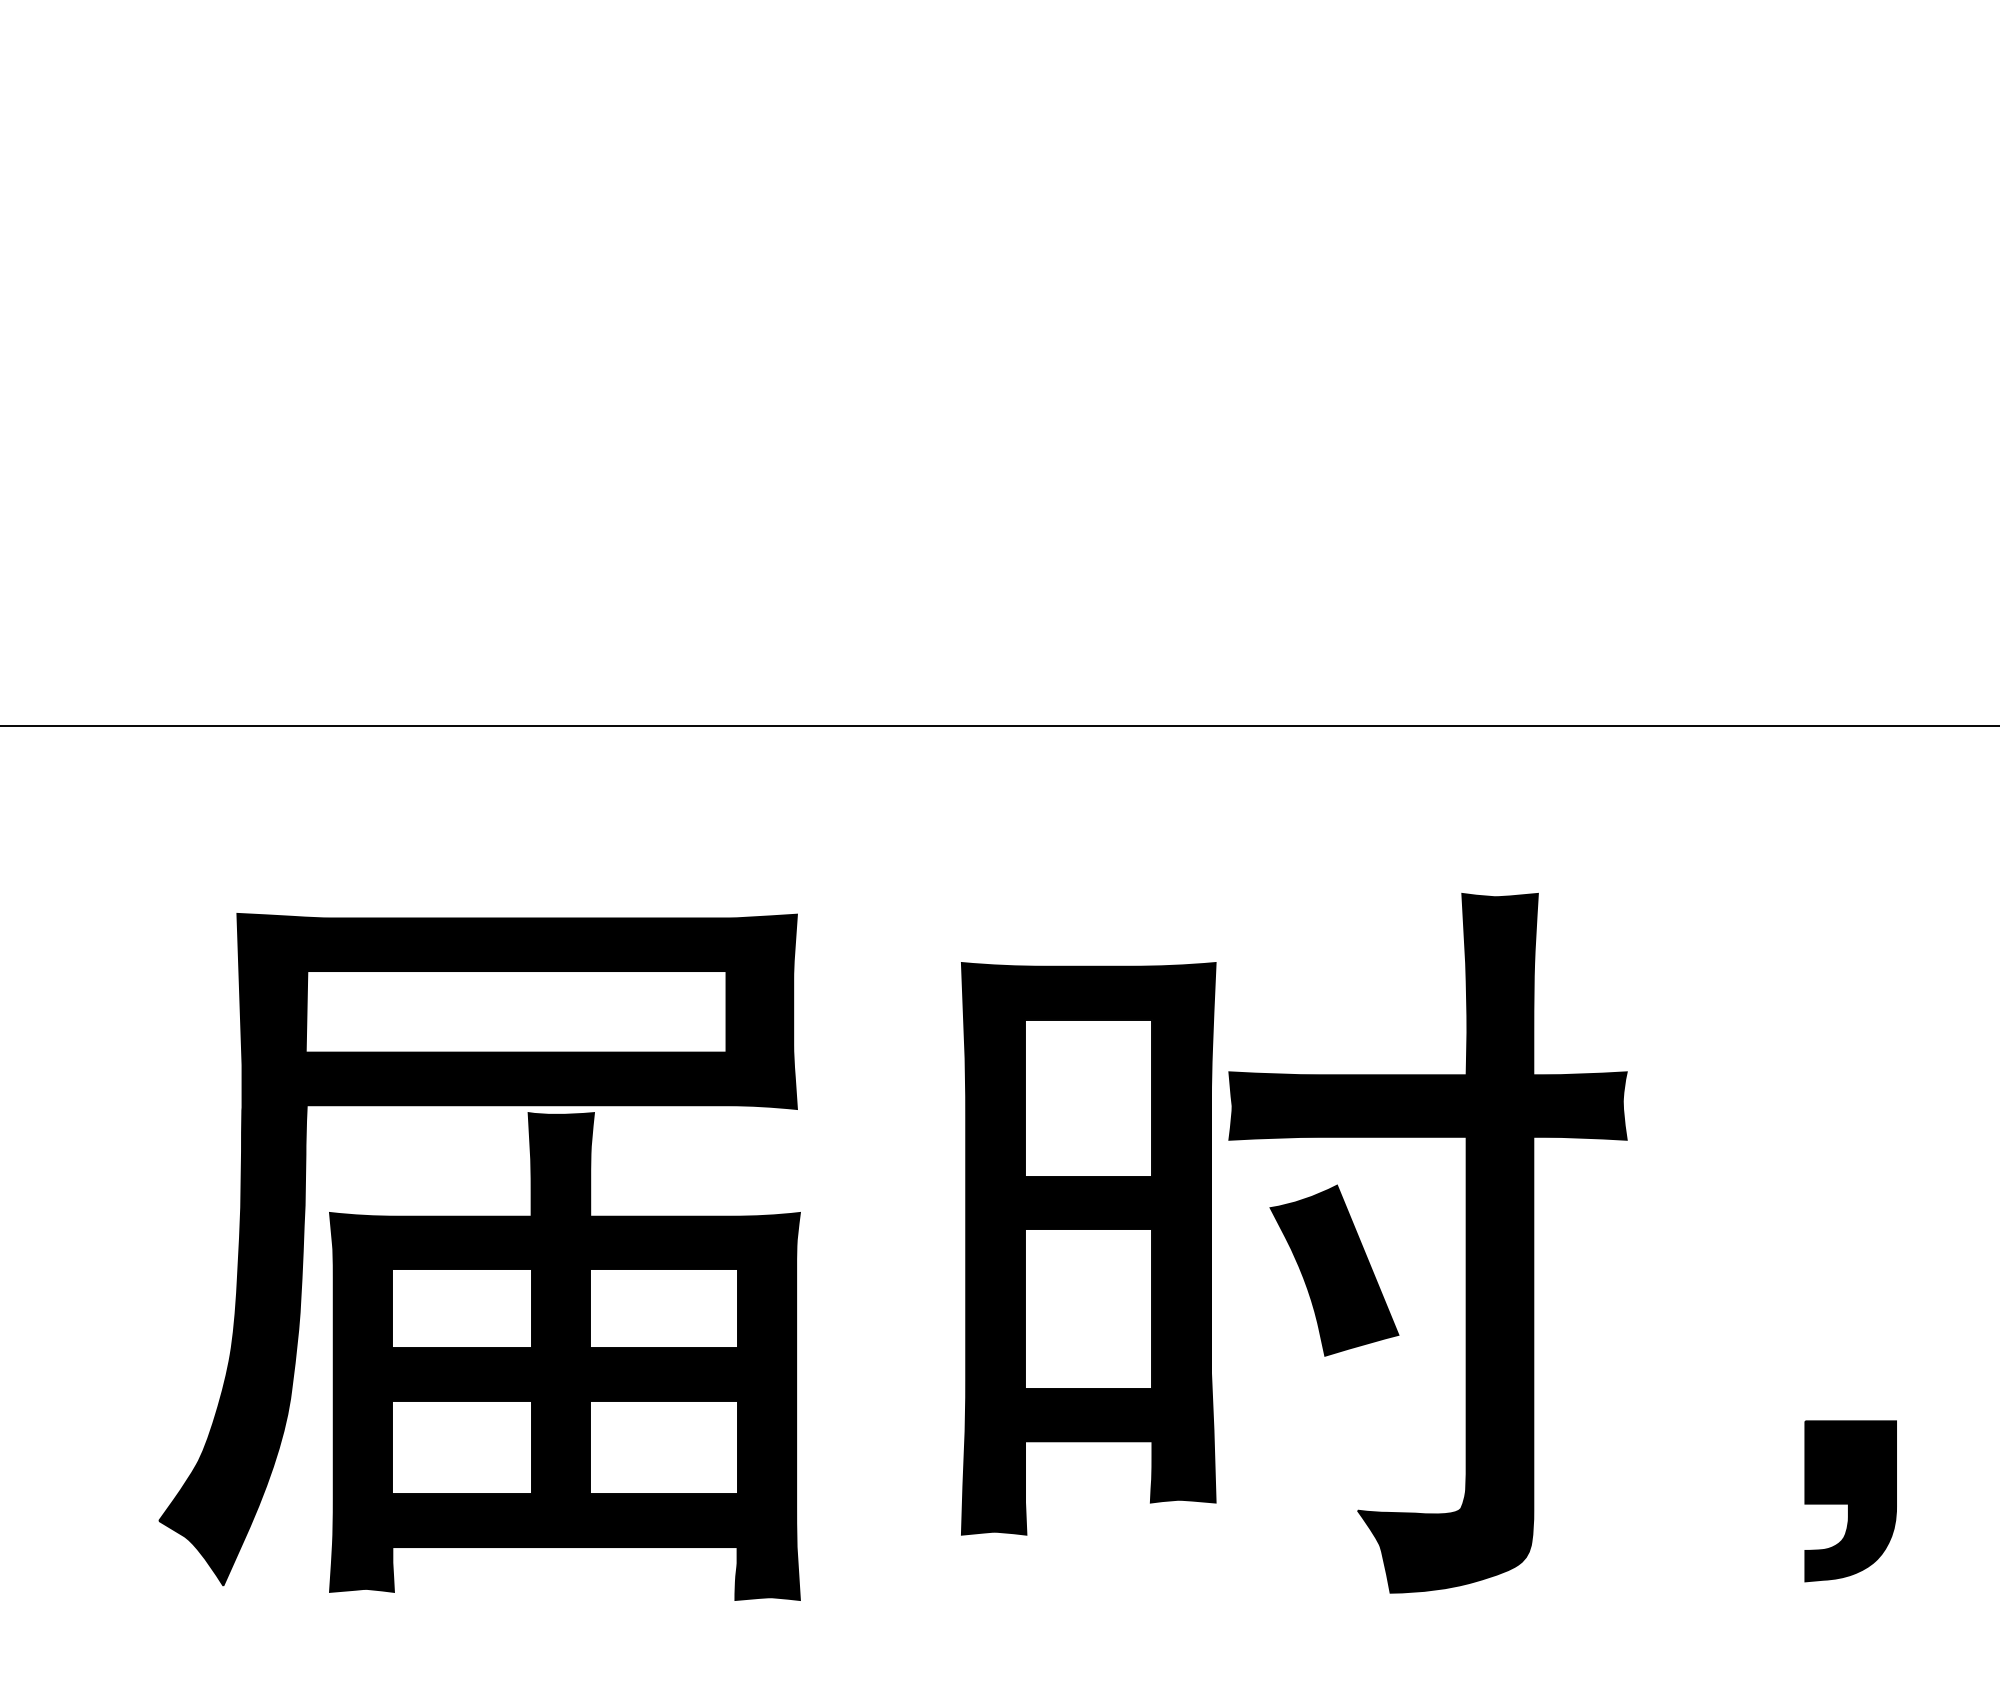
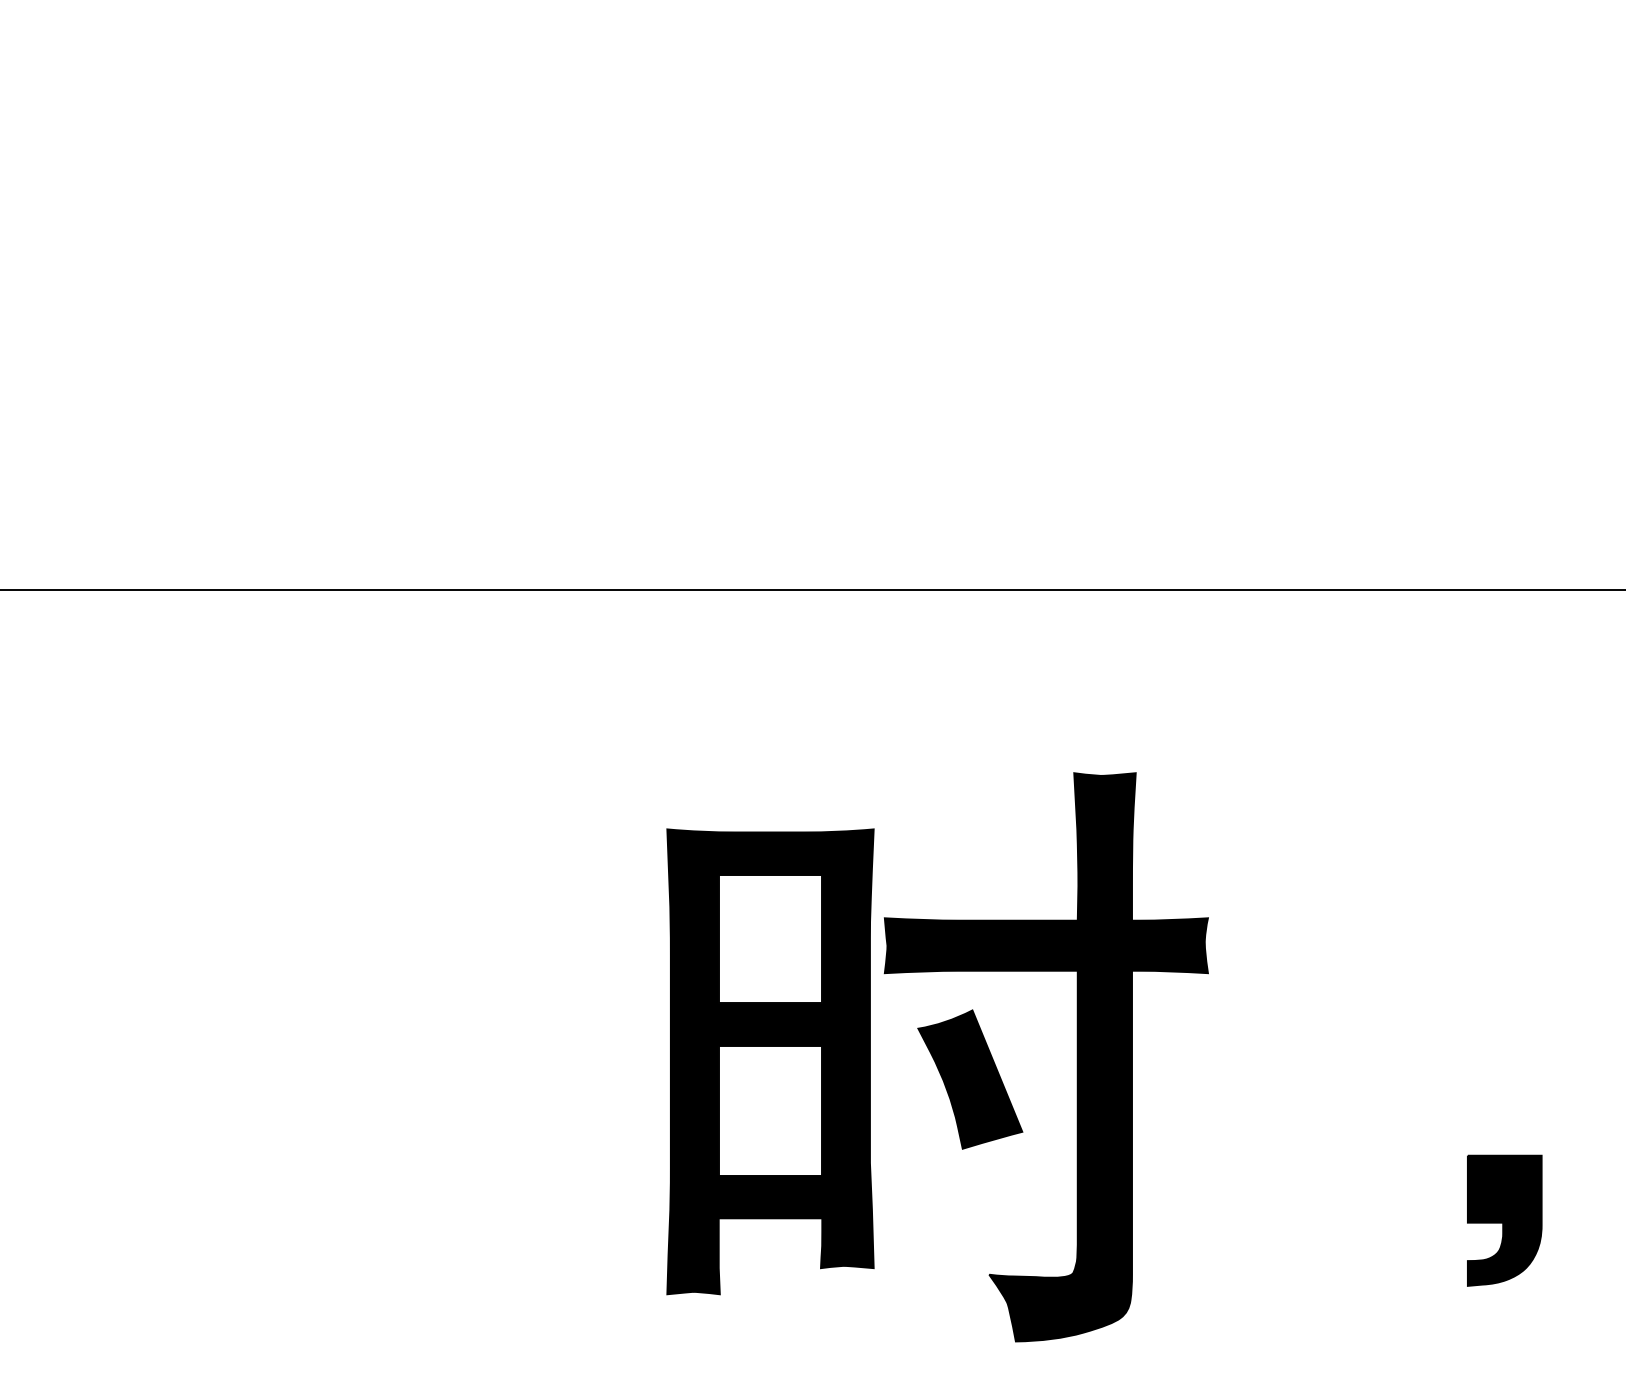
part: (1294, 1243) -> (937, 1057), moved
part: (479, 1256) -> (389, 1021), removed

